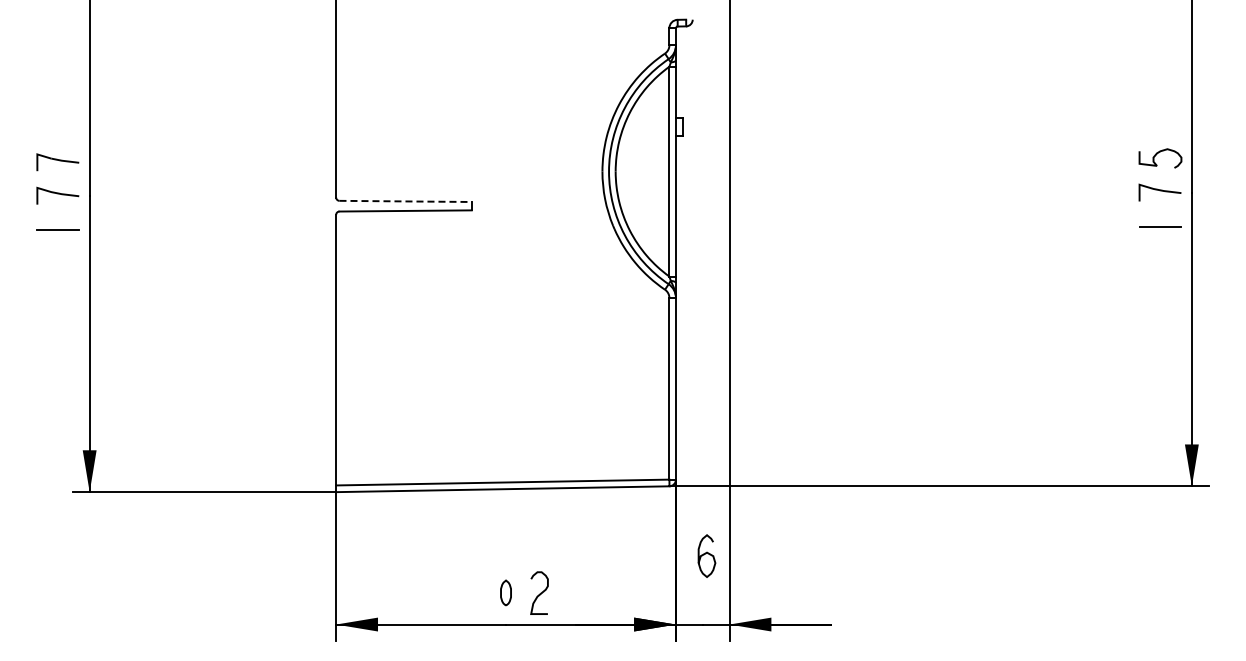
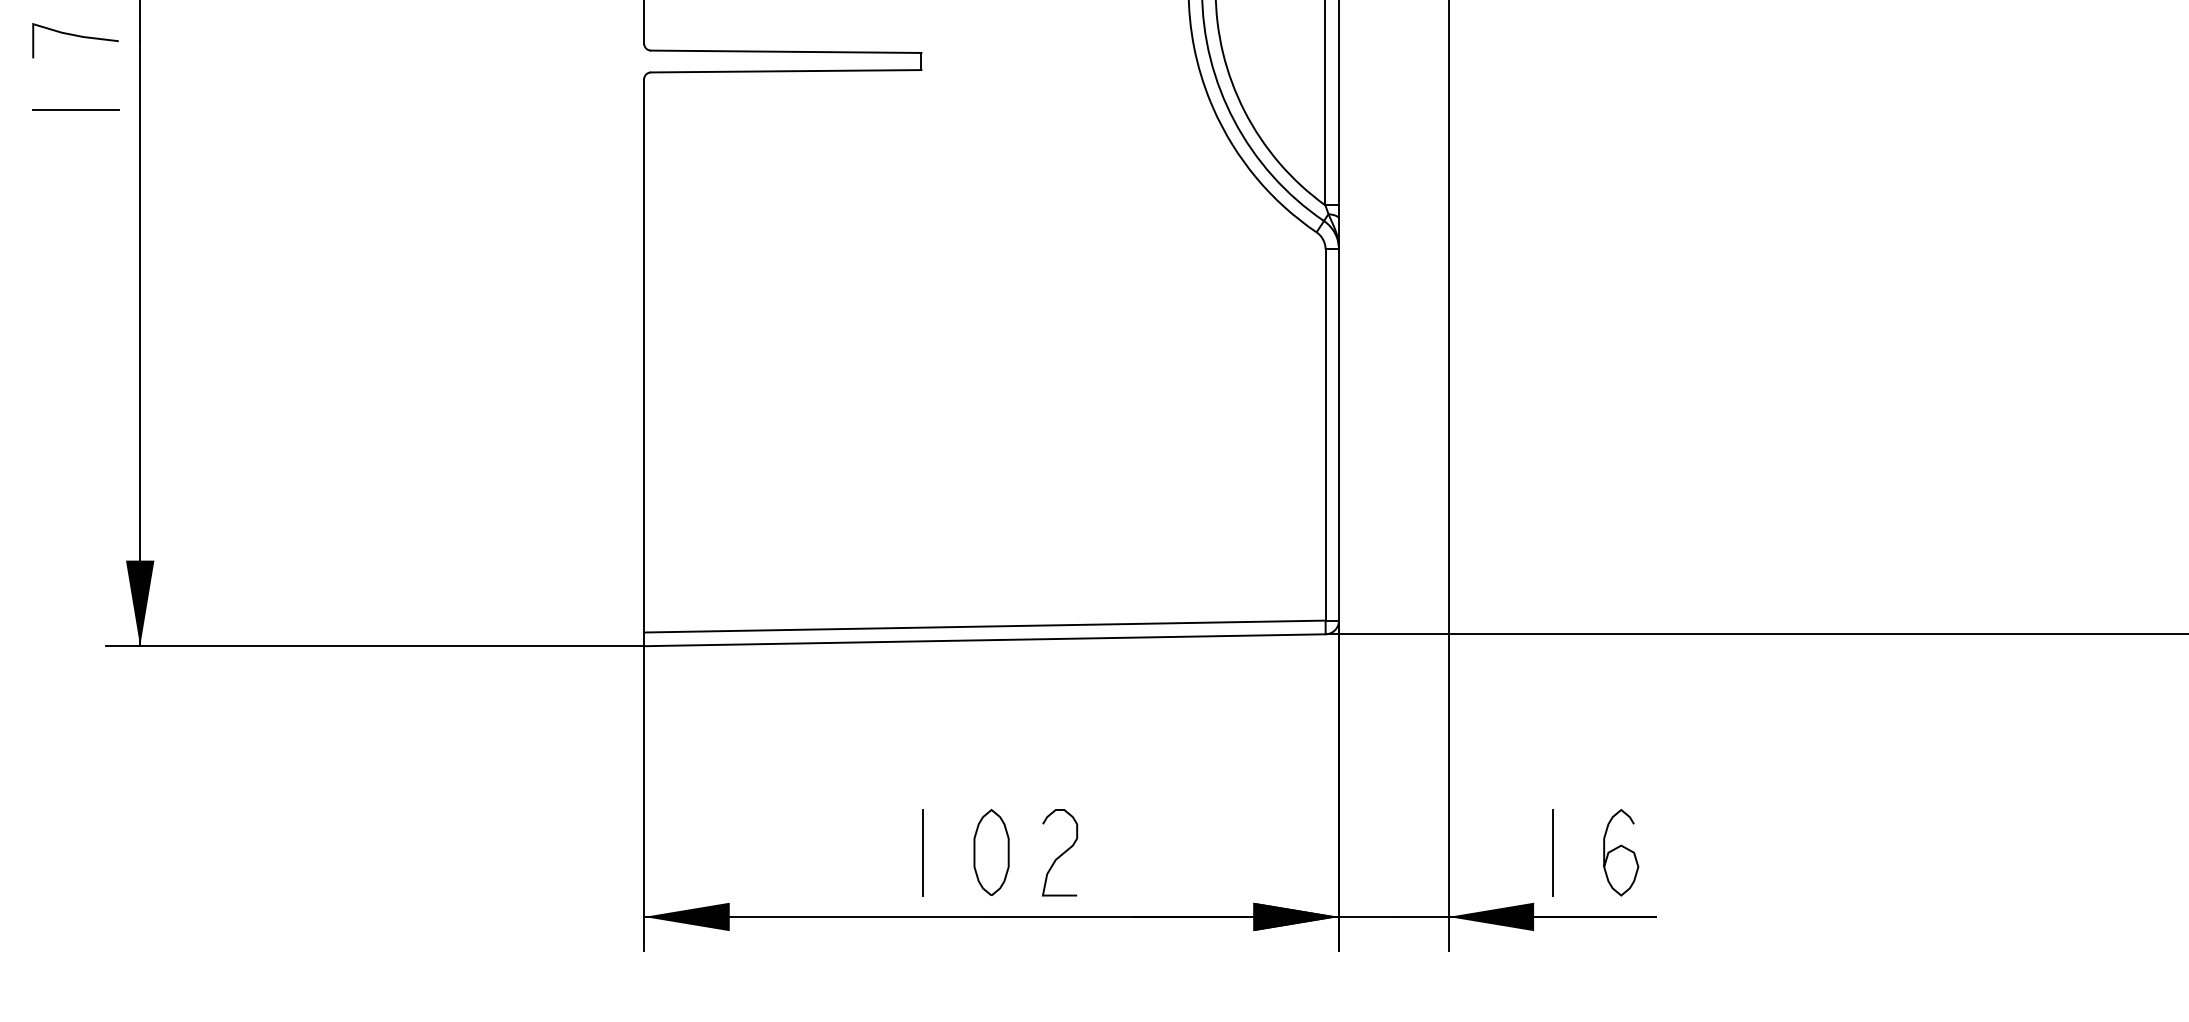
line: (406, 201) -> (787, 51), dashed -> solid
curve: (705, 554) -> (1618, 849), moved
line: (472, 592) -> (922, 851), added
part: (505, 592) -> (990, 851), size x1.67
line: (780, 593) -> (1552, 853), added

